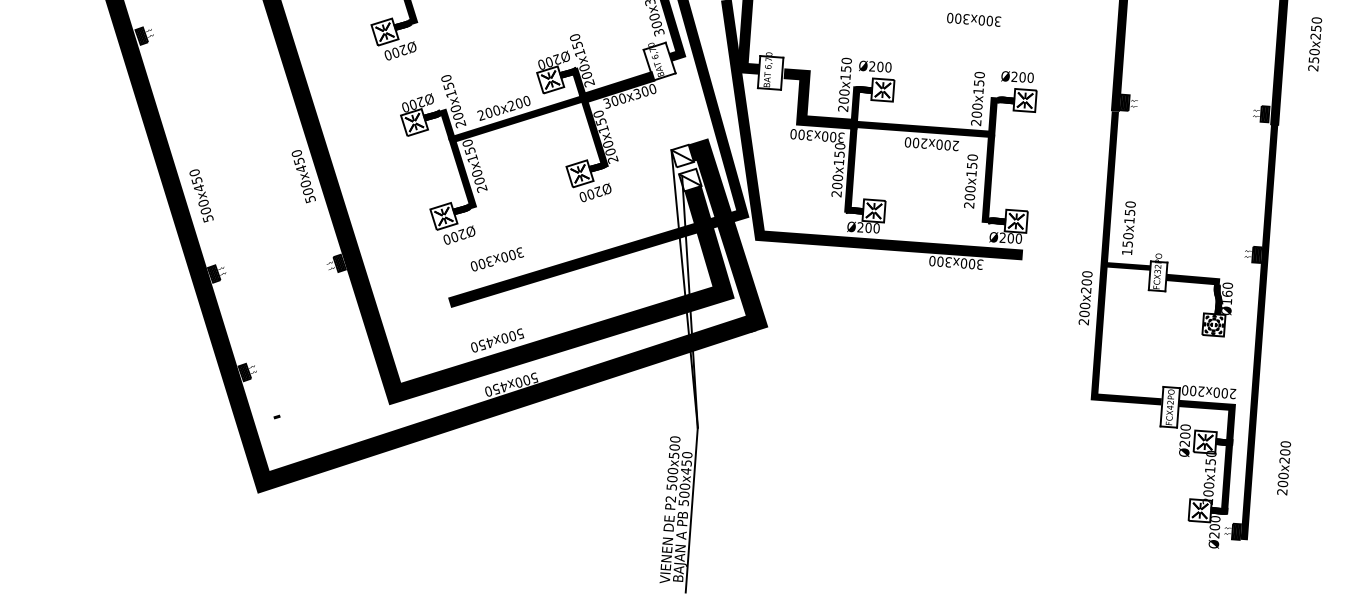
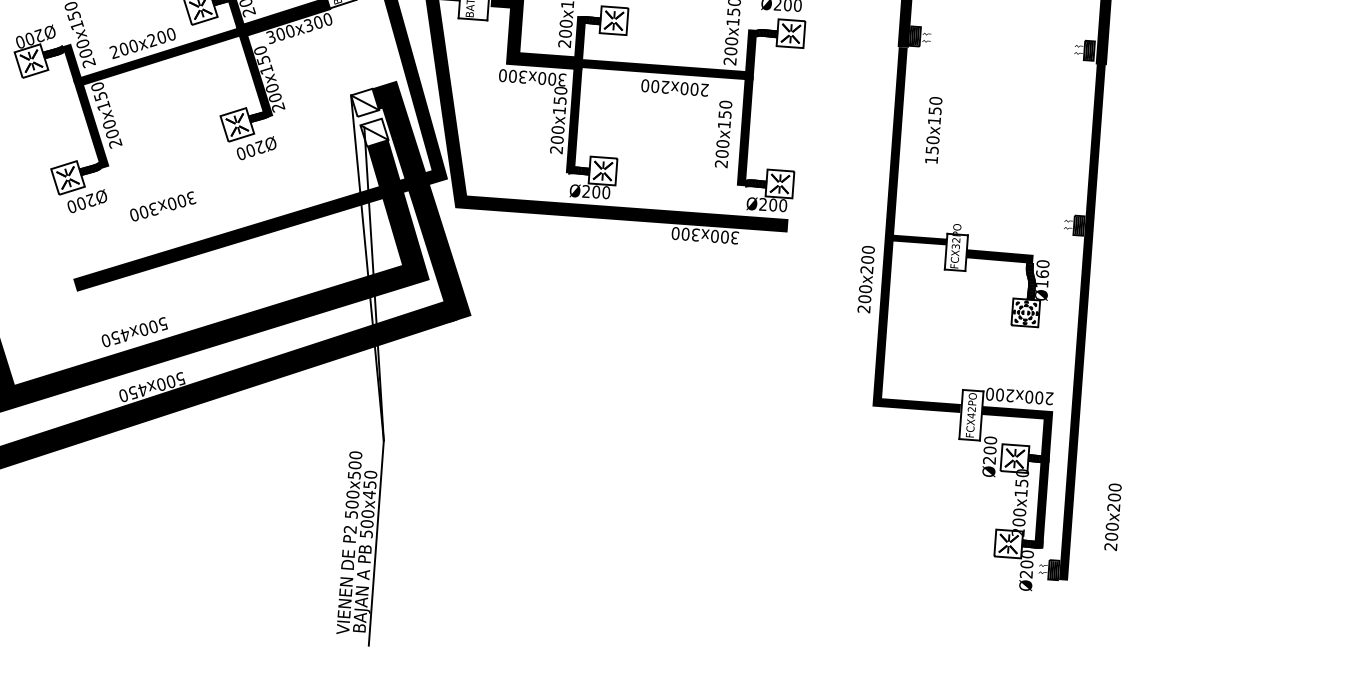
text: (1128, 227) -> (933, 129), moved
text: (496, 259) -> (162, 206), moved
text: (1284, 468) -> (1113, 517), moved

